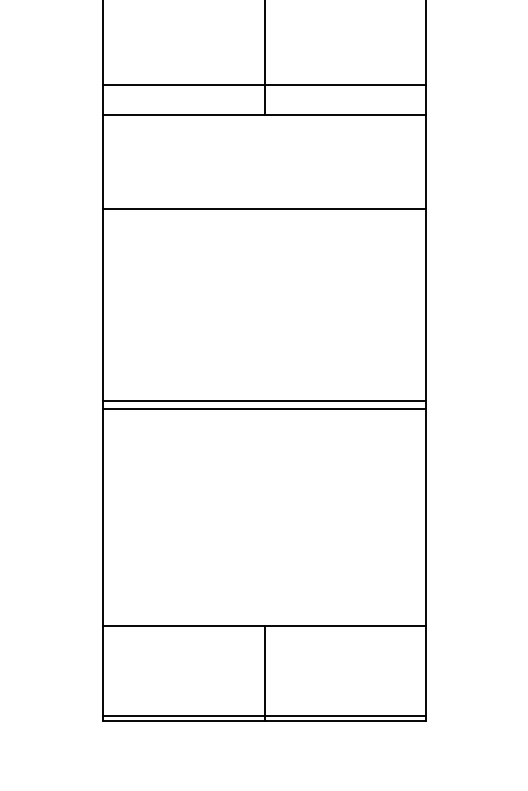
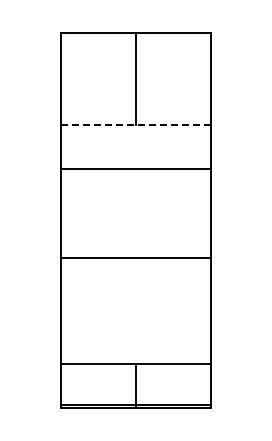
line: (263, 84) -> (135, 110), removed
line: (265, 114) -> (136, 124), solid -> dashed
line: (263, 409) -> (135, 262), removed

